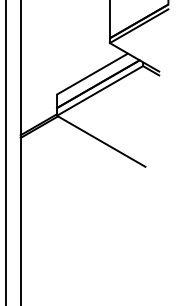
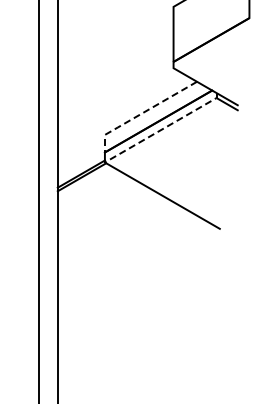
line: (139, 26) -> (211, 46), removed
line: (85, 78) -> (142, 113), solid -> dashed
line: (101, 90) -> (162, 129), solid -> dashed

